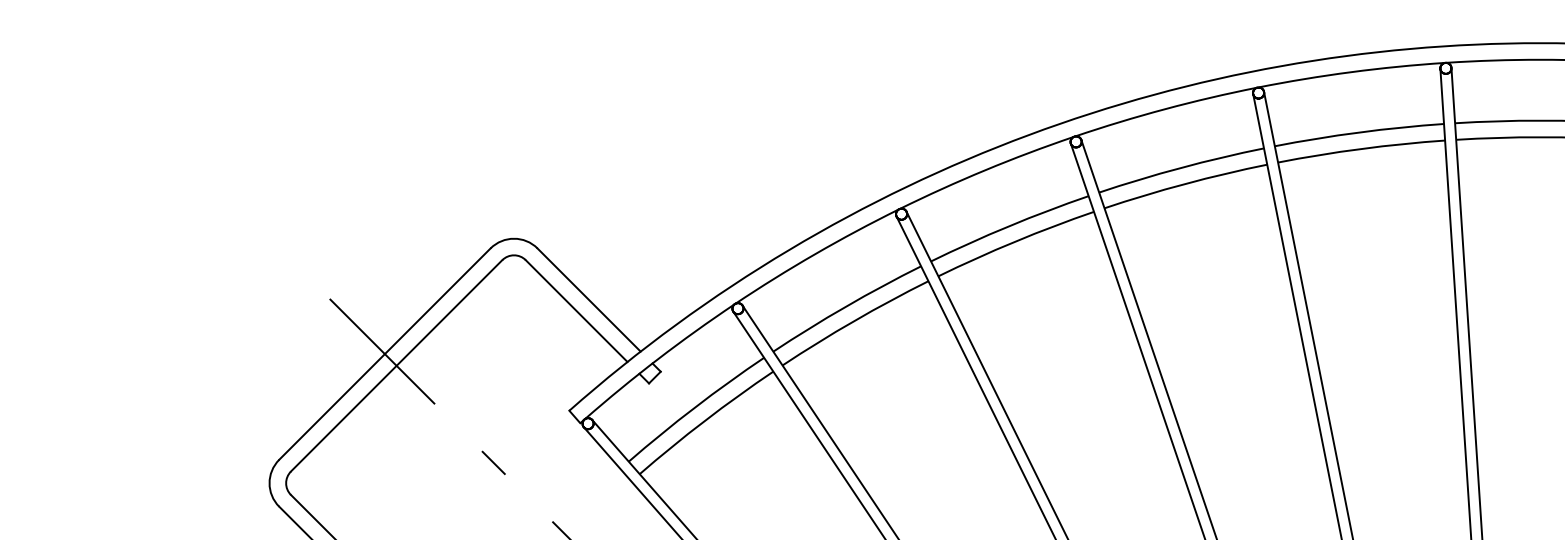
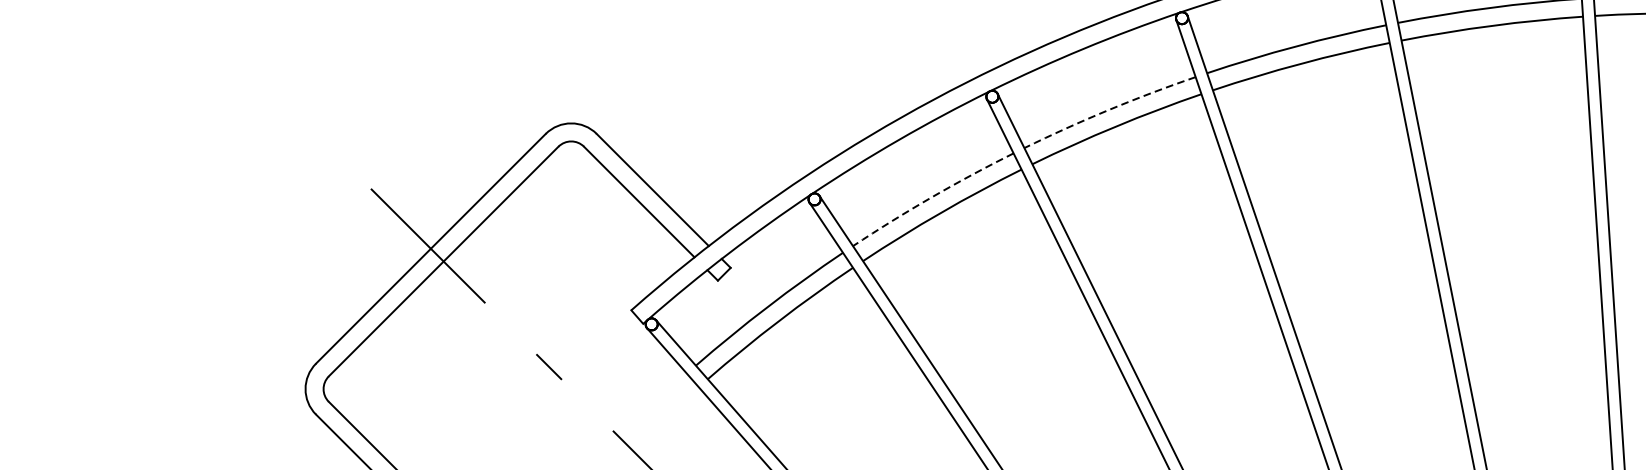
arc: (1008, 226) -> (1108, 110), solid -> dashed
arc: (845, 306) -> (931, 197), solid -> dashed

